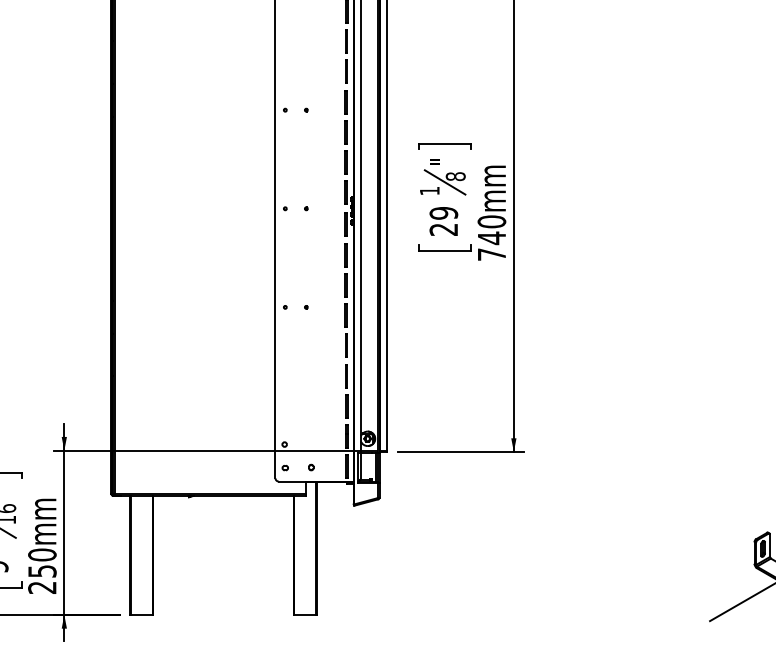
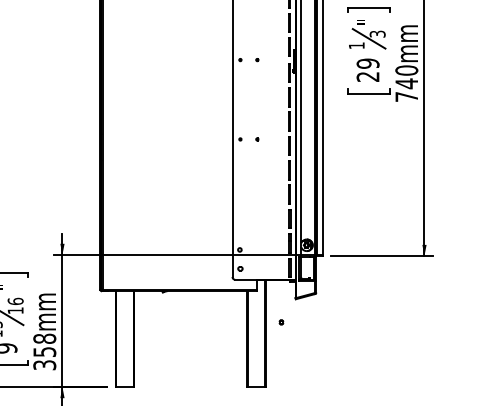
text: (455, 176) -> (377, 34), 8 -> 3
part: (311, 467) -> (281, 322), moved
text: (42, 570) -> (44, 351), 250mm -> 358mm

